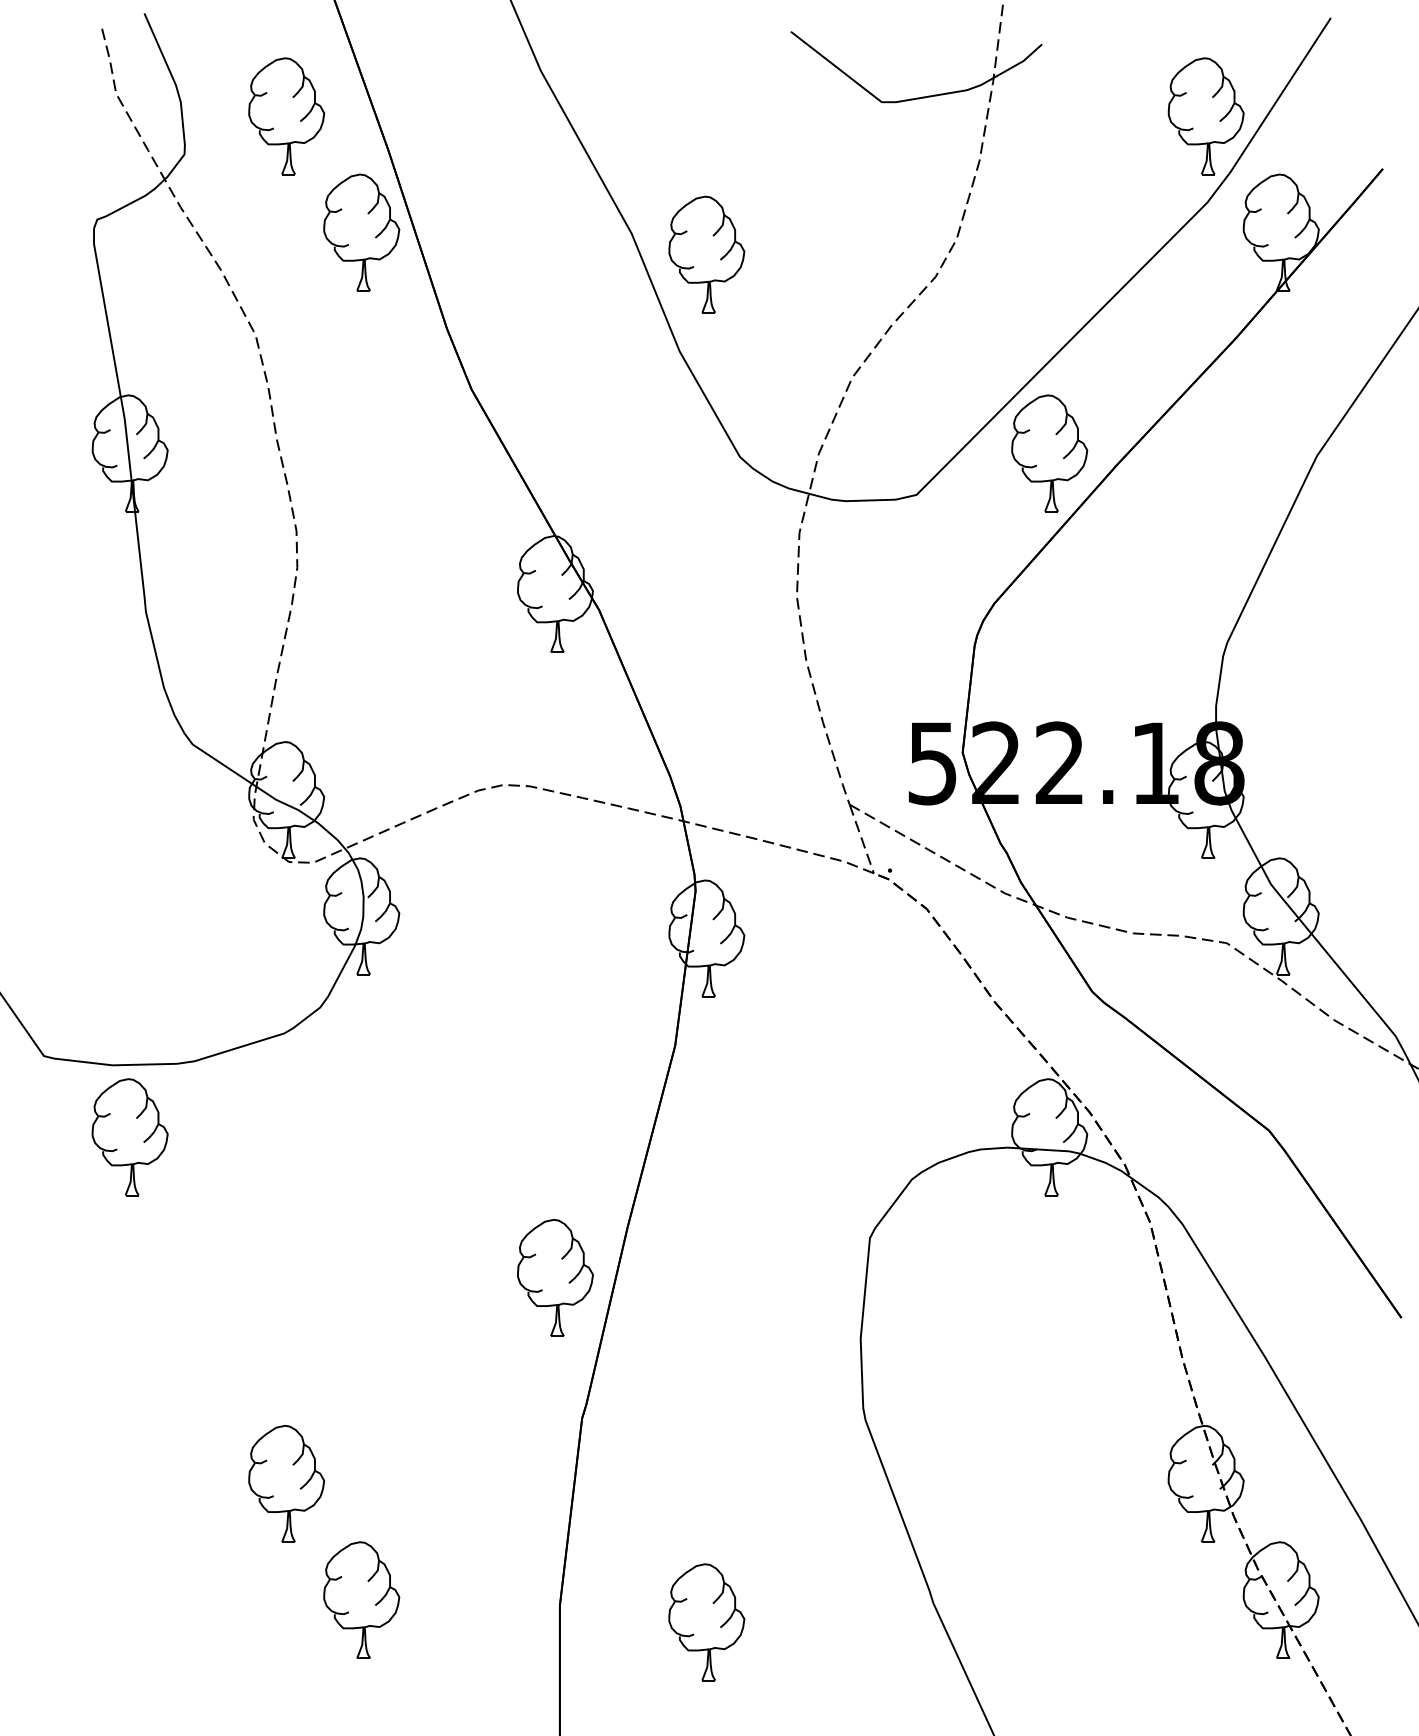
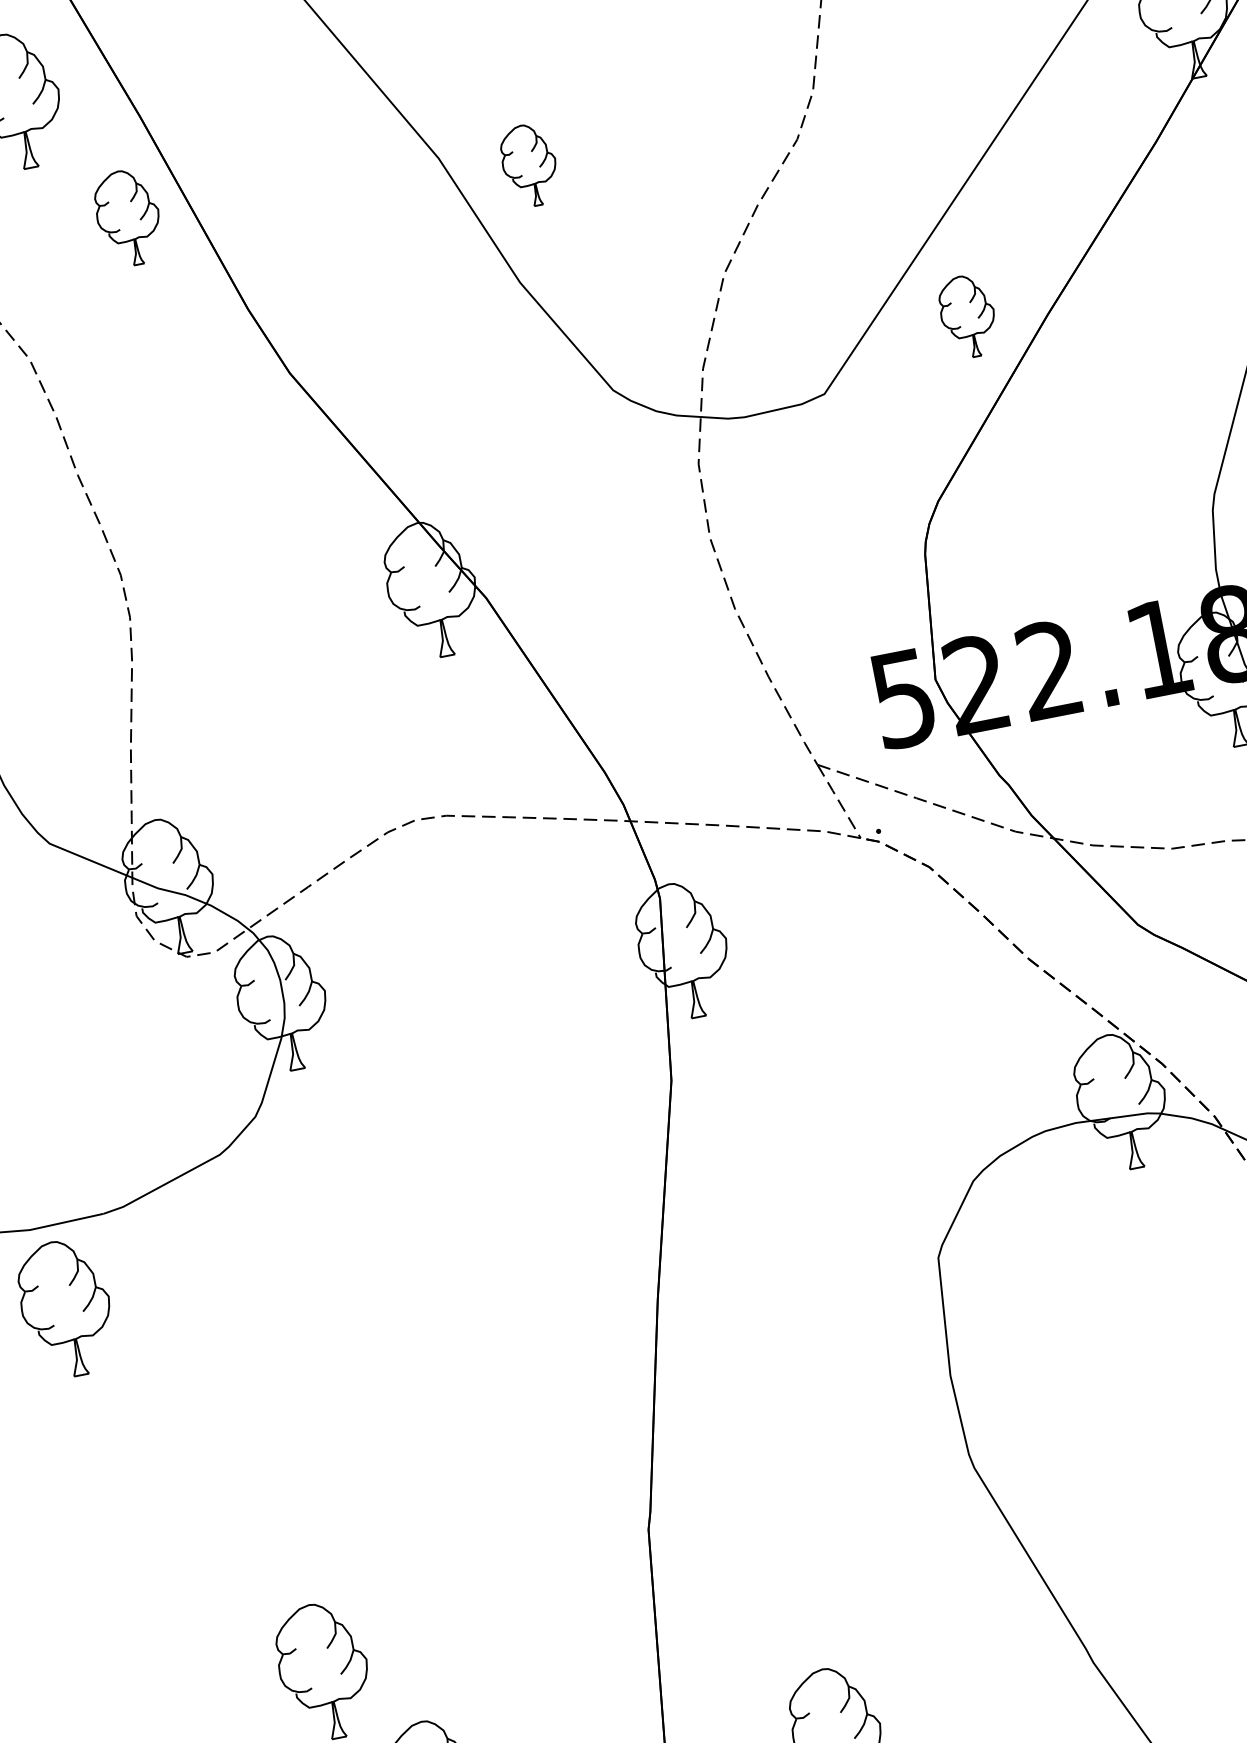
part: (361, 232) -> (128, 217), size x0.7
part: (706, 254) -> (529, 165), size x0.6
part: (1049, 453) -> (967, 316), size x0.6
part: (555, 1277) -> (586, 1373), removed

